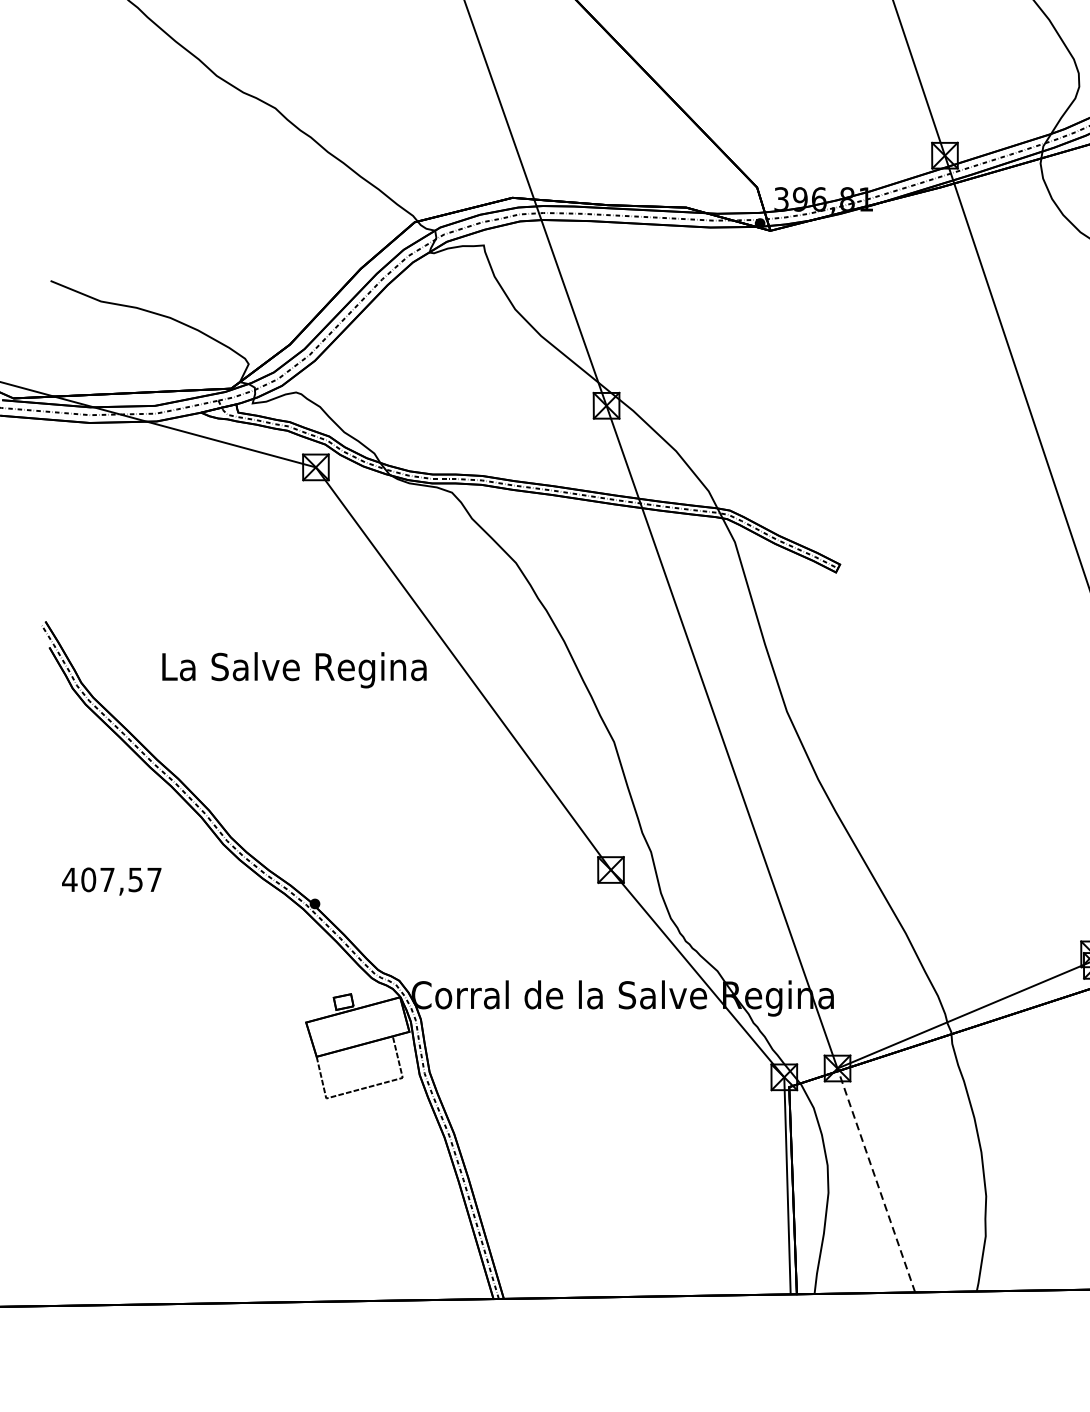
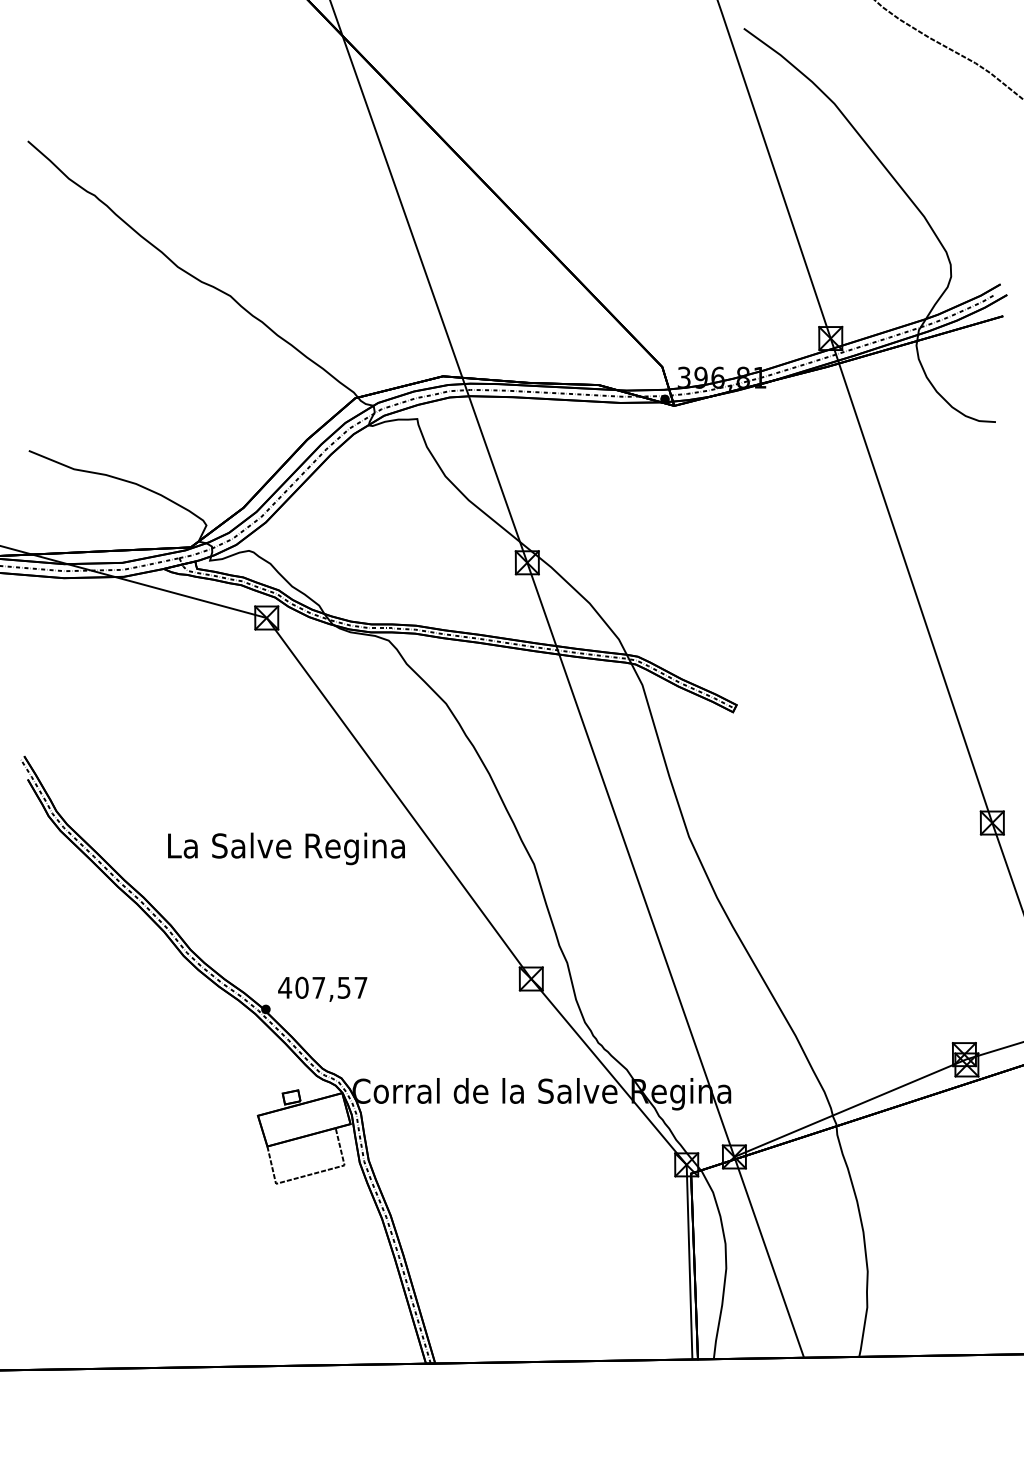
text: (294, 669) -> (286, 848), moved
text: (111, 880) -> (322, 988), moved
line: (876, 1179) -> (769, 1256), dashed -> solid

